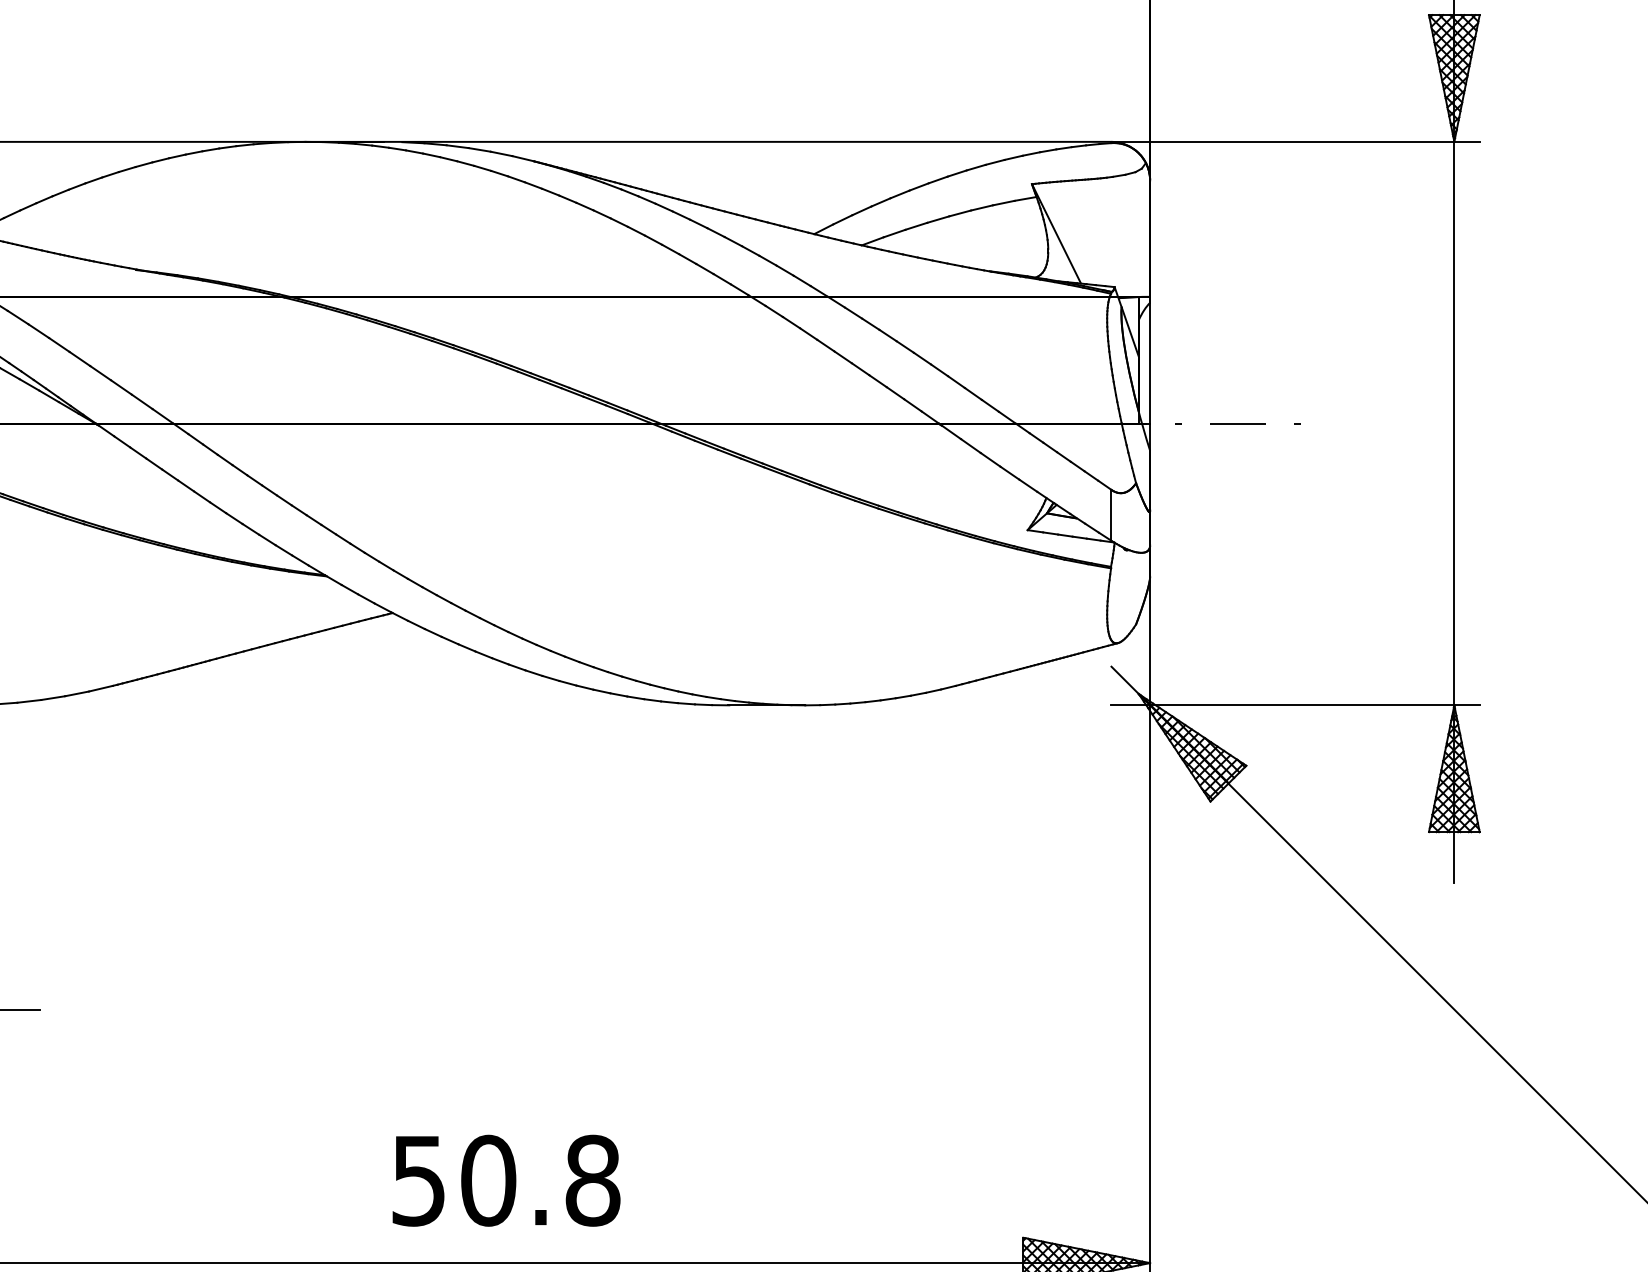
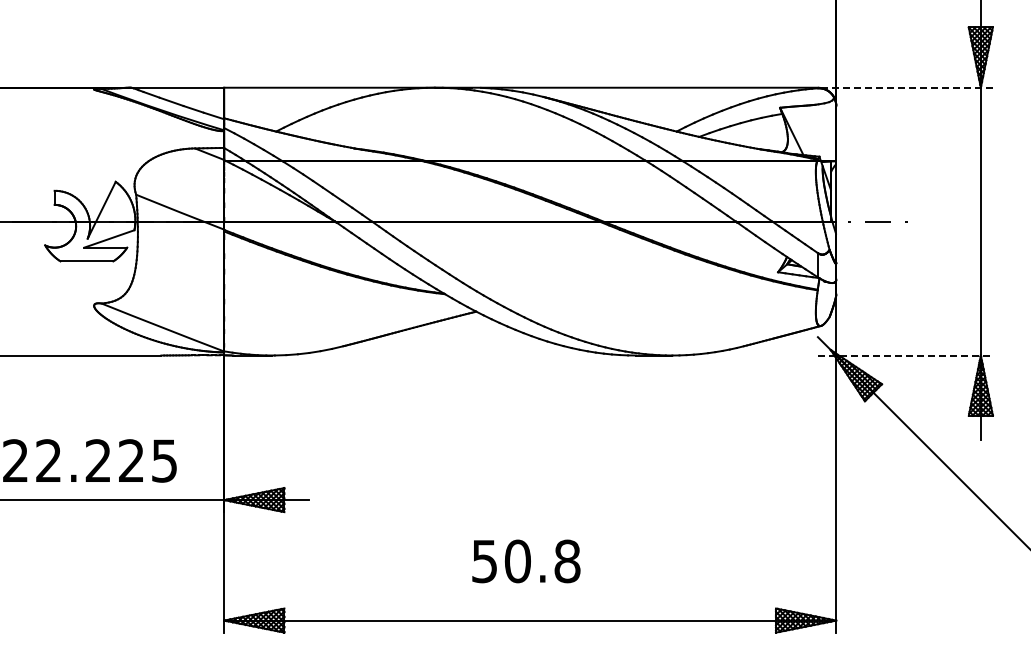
line: (1293, 141) -> (904, 87), solid -> dashed
line: (1295, 705) -> (905, 355), solid -> dashed
text: (506, 1180) -> (526, 561), moved

